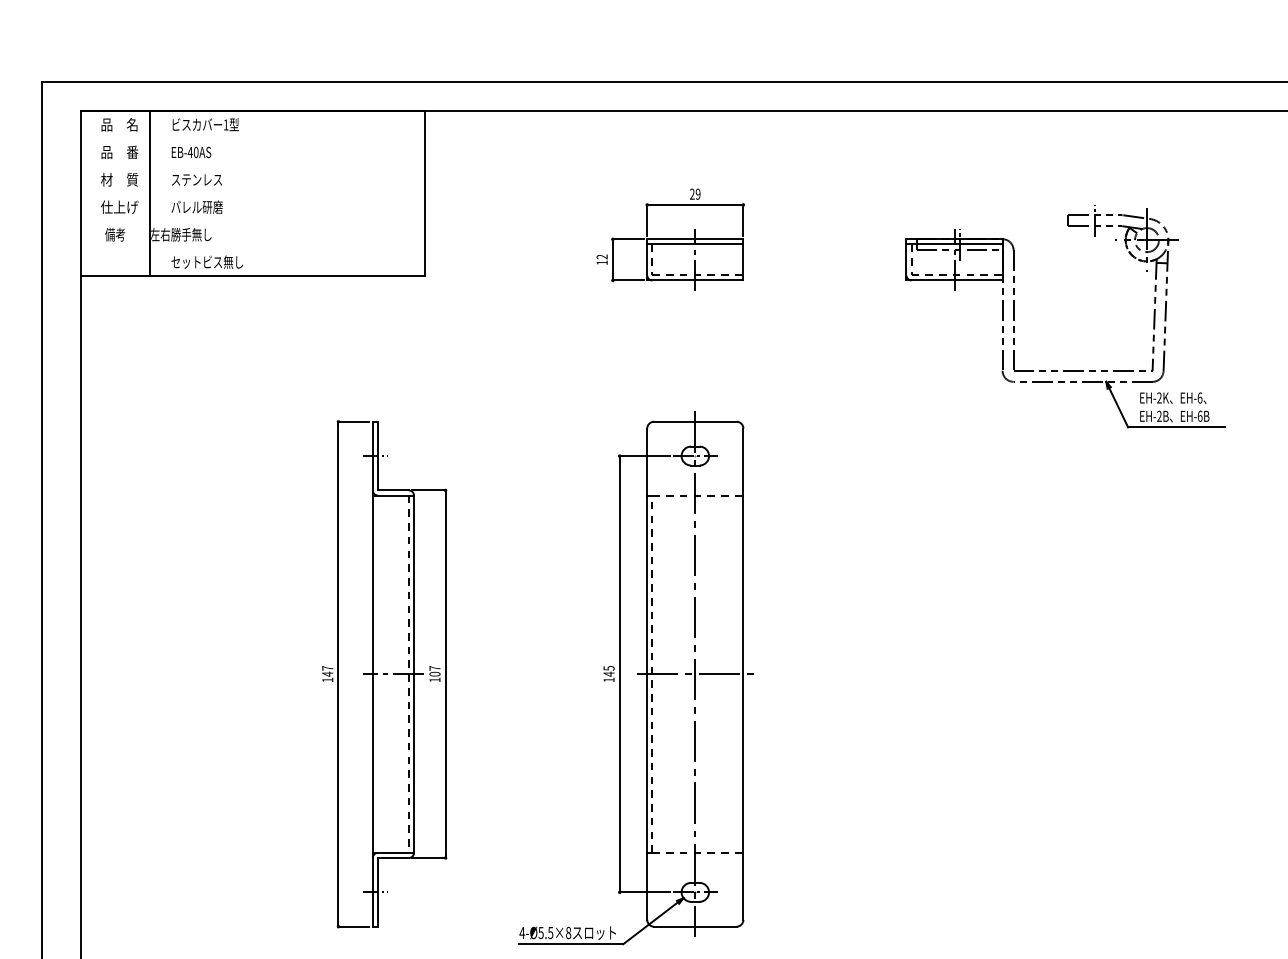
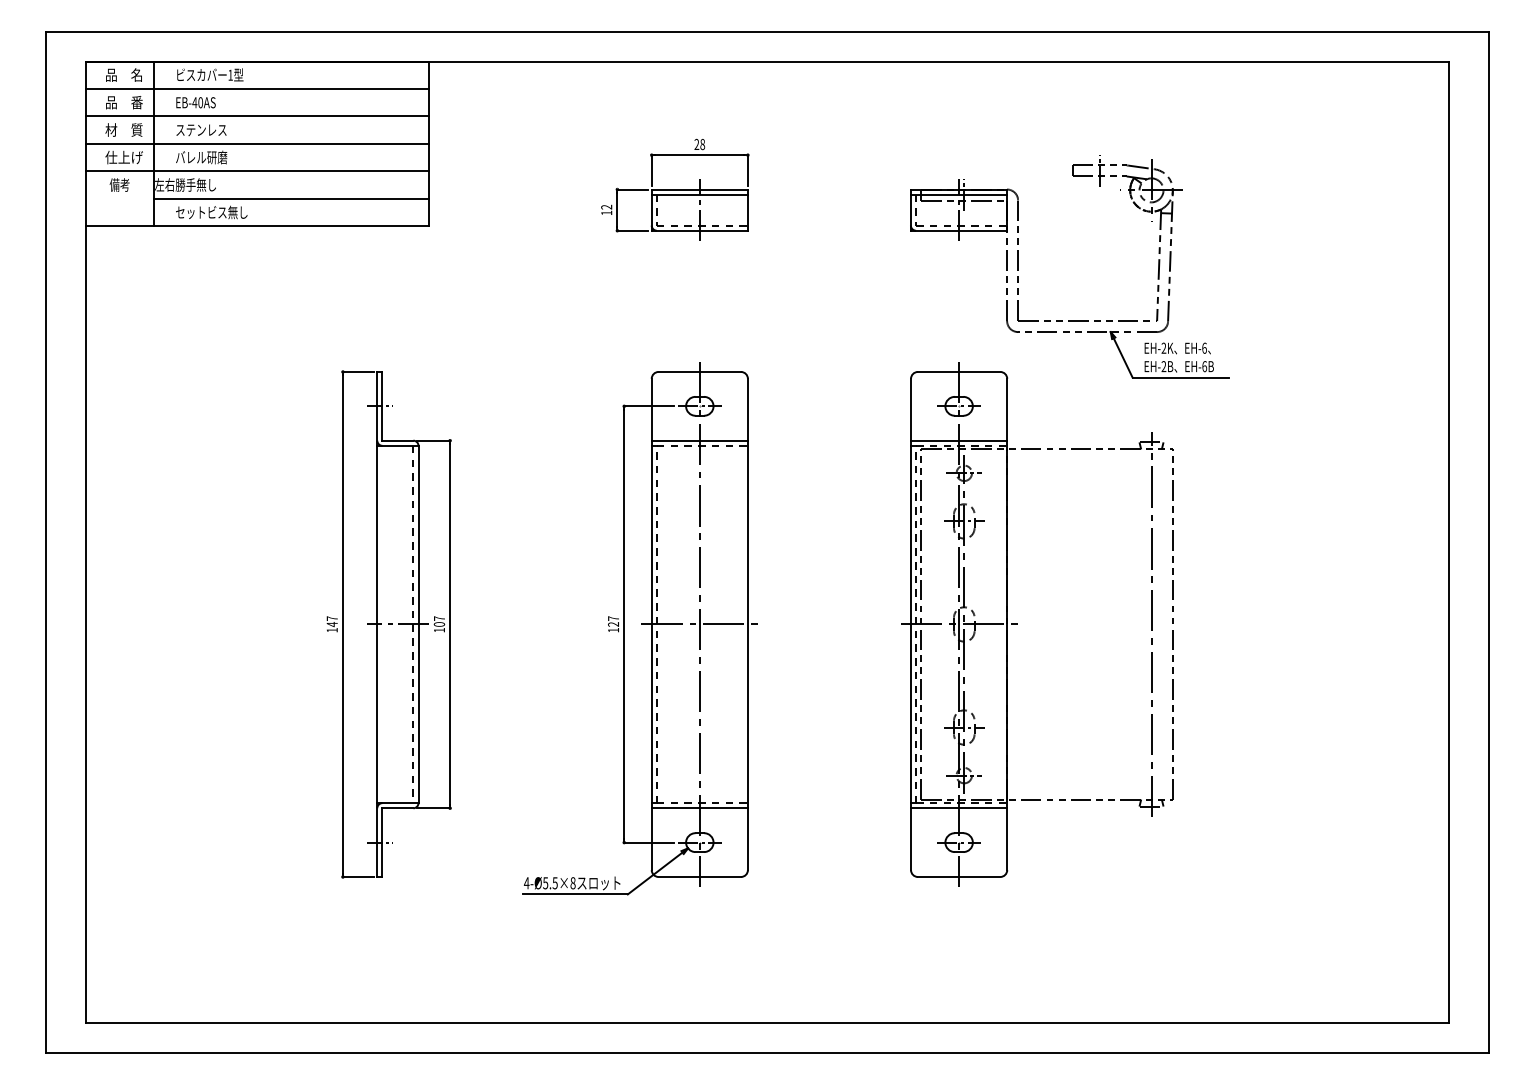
line: (253, 139) -> (257, 89), added
line: (253, 166) -> (257, 116), added
line: (253, 193) -> (257, 143), added
text: (698, 194) -> (702, 144), 29 -> 28
line: (253, 221) -> (257, 171), added
line: (287, 248) -> (291, 198), added
line: (695, 490) -> (699, 440), added
text: (609, 671) -> (613, 621), 145 -> 127
part: (1013, 674) -> (1017, 624), added
line: (695, 858) -> (699, 808), added

